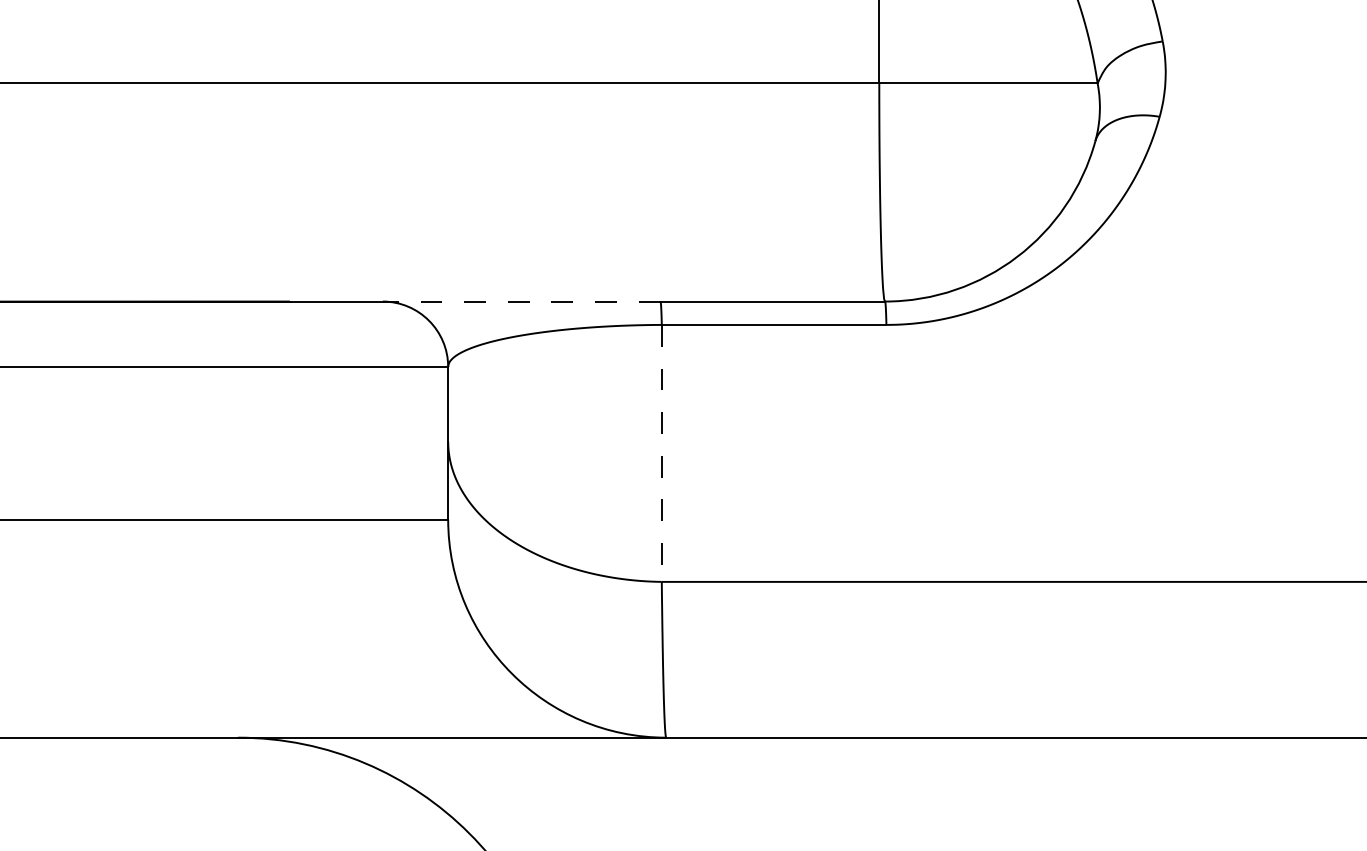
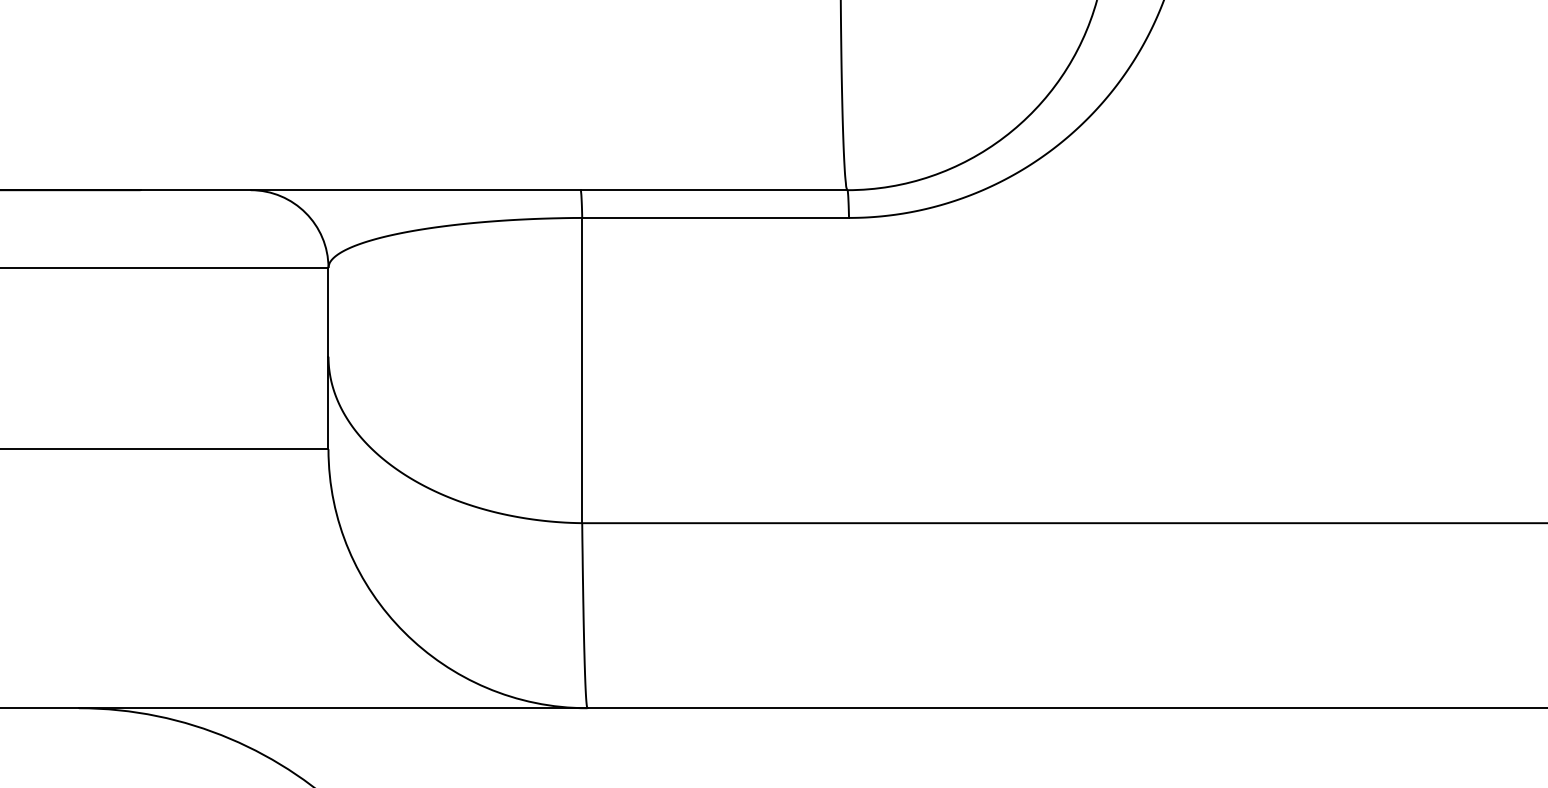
line: (521, 301) -> (415, 190), dashed -> solid
line: (661, 453) -> (581, 370), dashed -> solid

